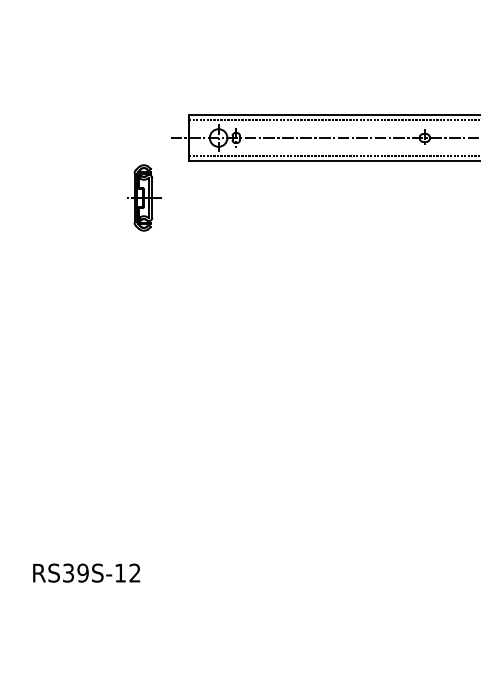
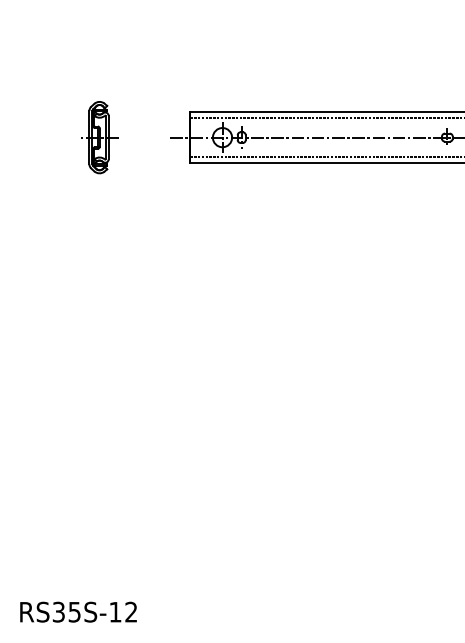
part: (144, 197) -> (100, 137), moved
text: (82, 572) -> (74, 611), RS39S-12 -> RS35S-12

